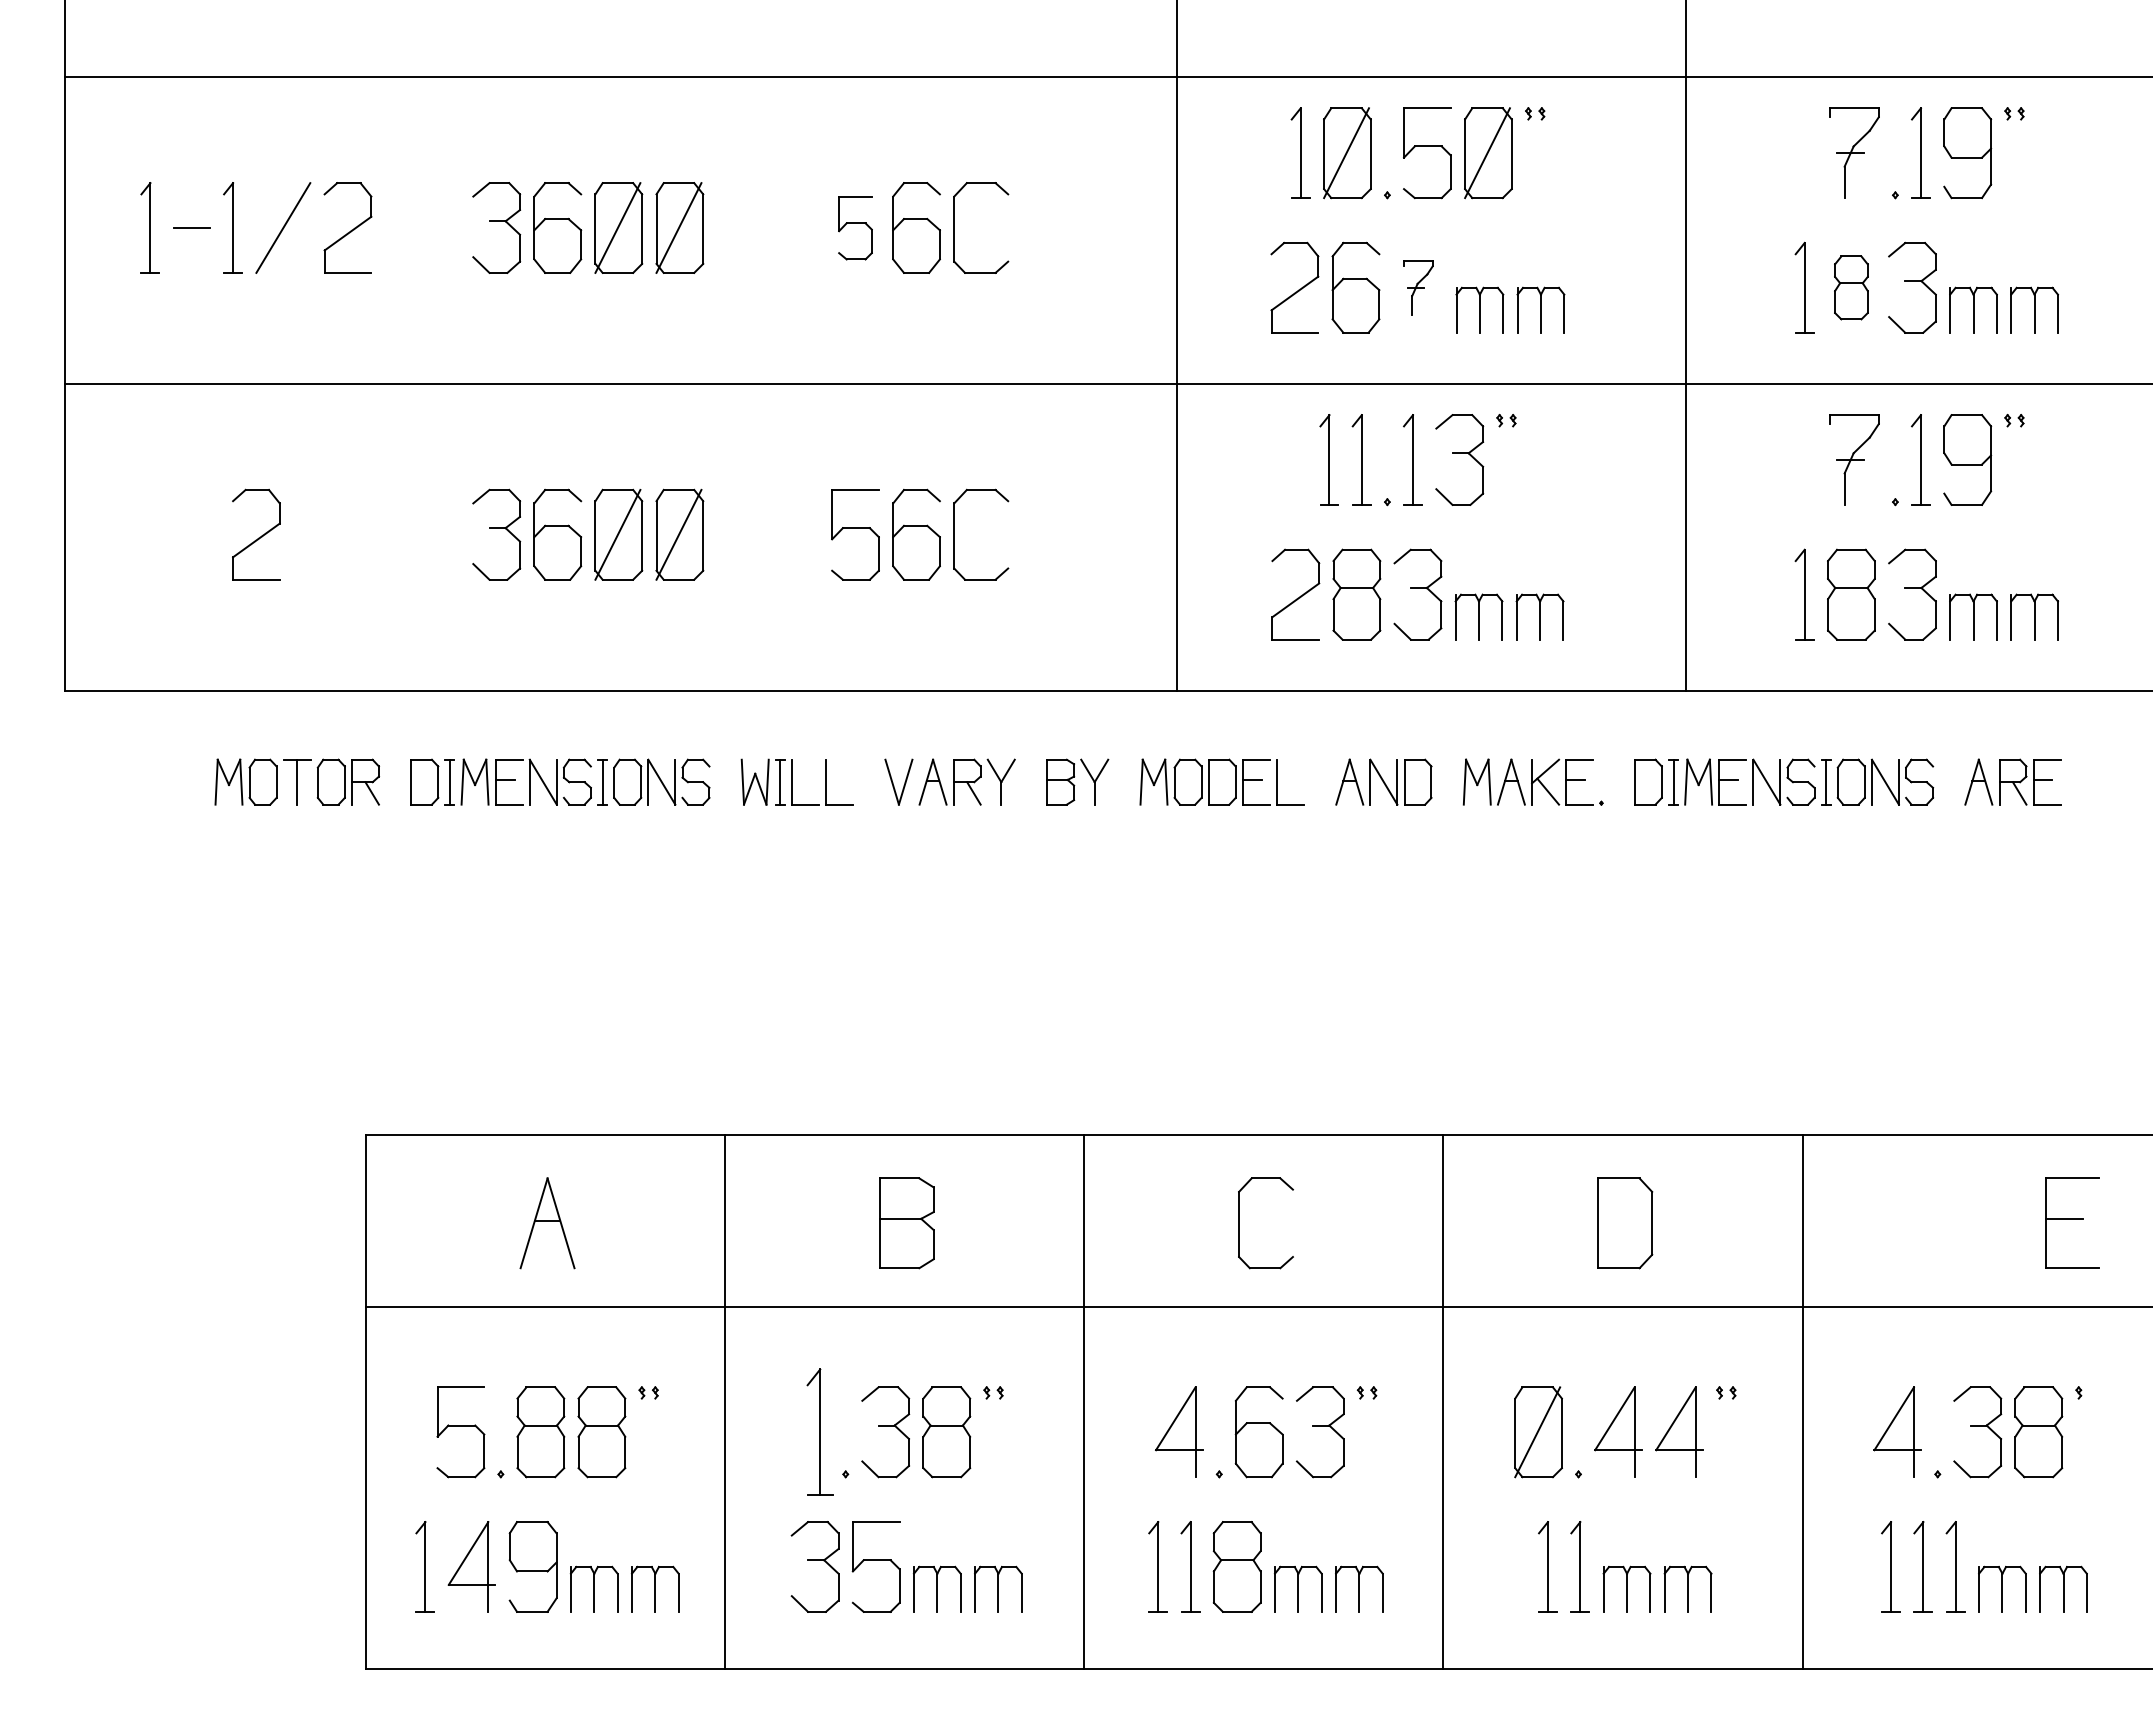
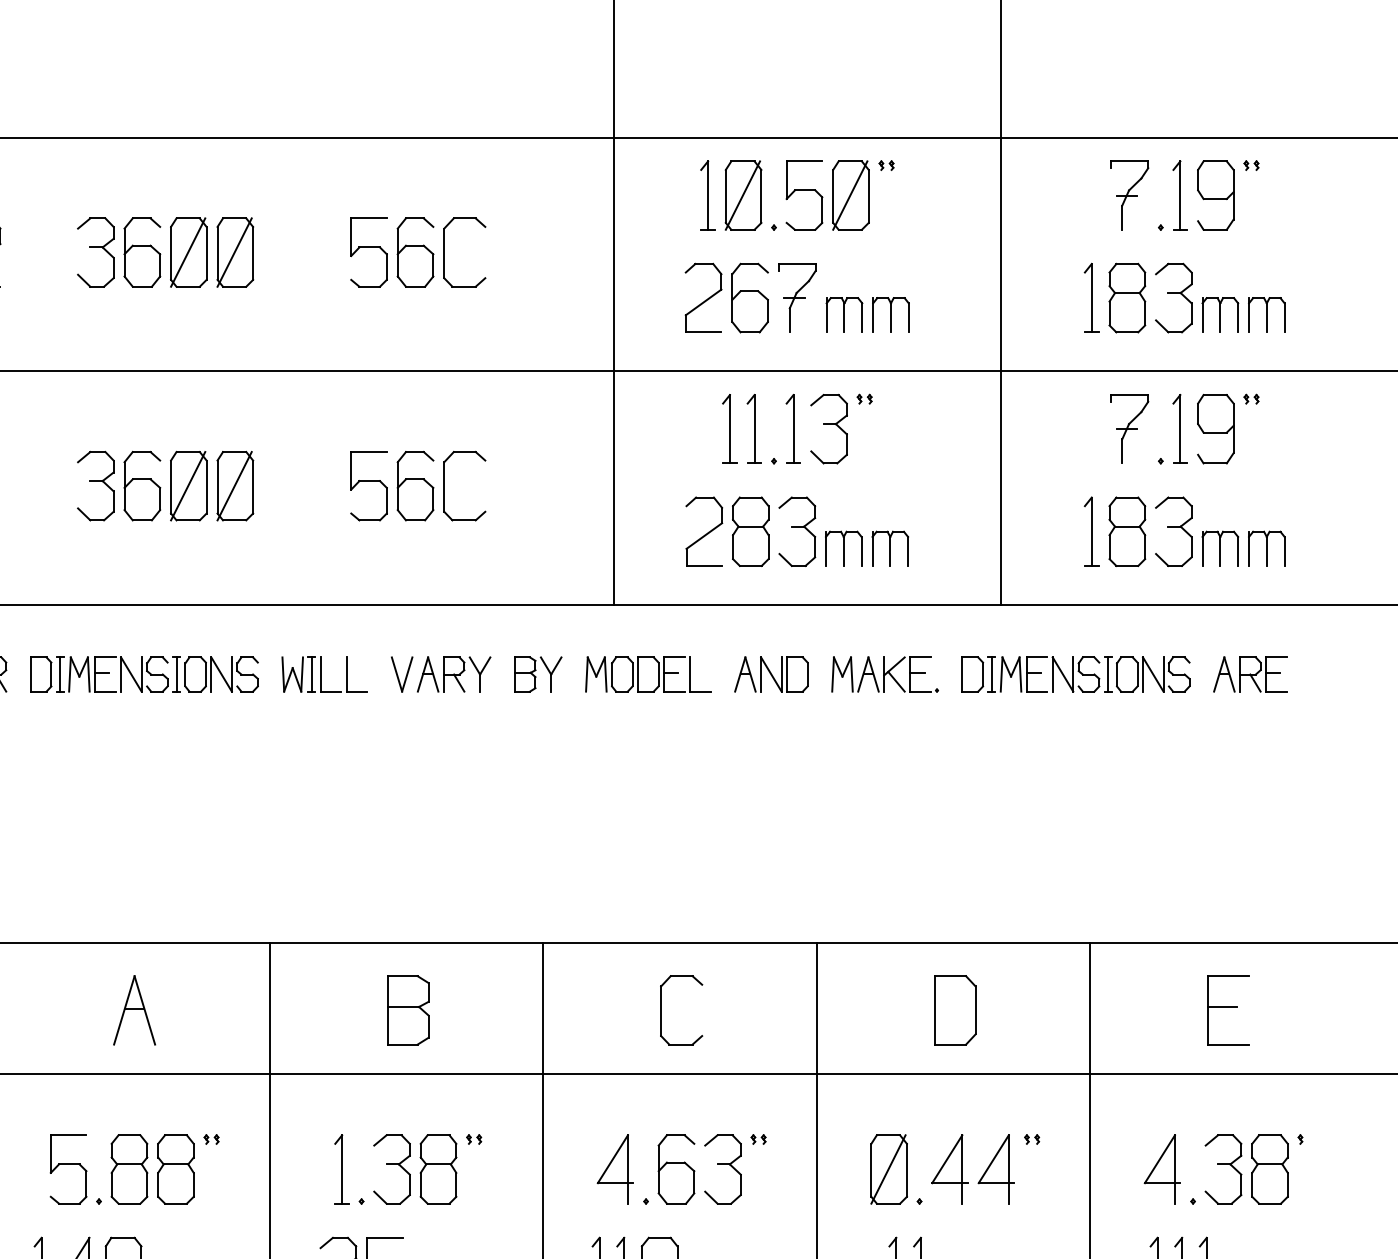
part: (855, 227) -> (369, 252), size x1.43
part: (1418, 287) -> (797, 297), size x1.67
part: (1851, 287) -> (1127, 297), size x1.43
part: (2072, 1222) -> (1228, 1009), moved
part: (819, 1431) -> (341, 1168), size x0.71

